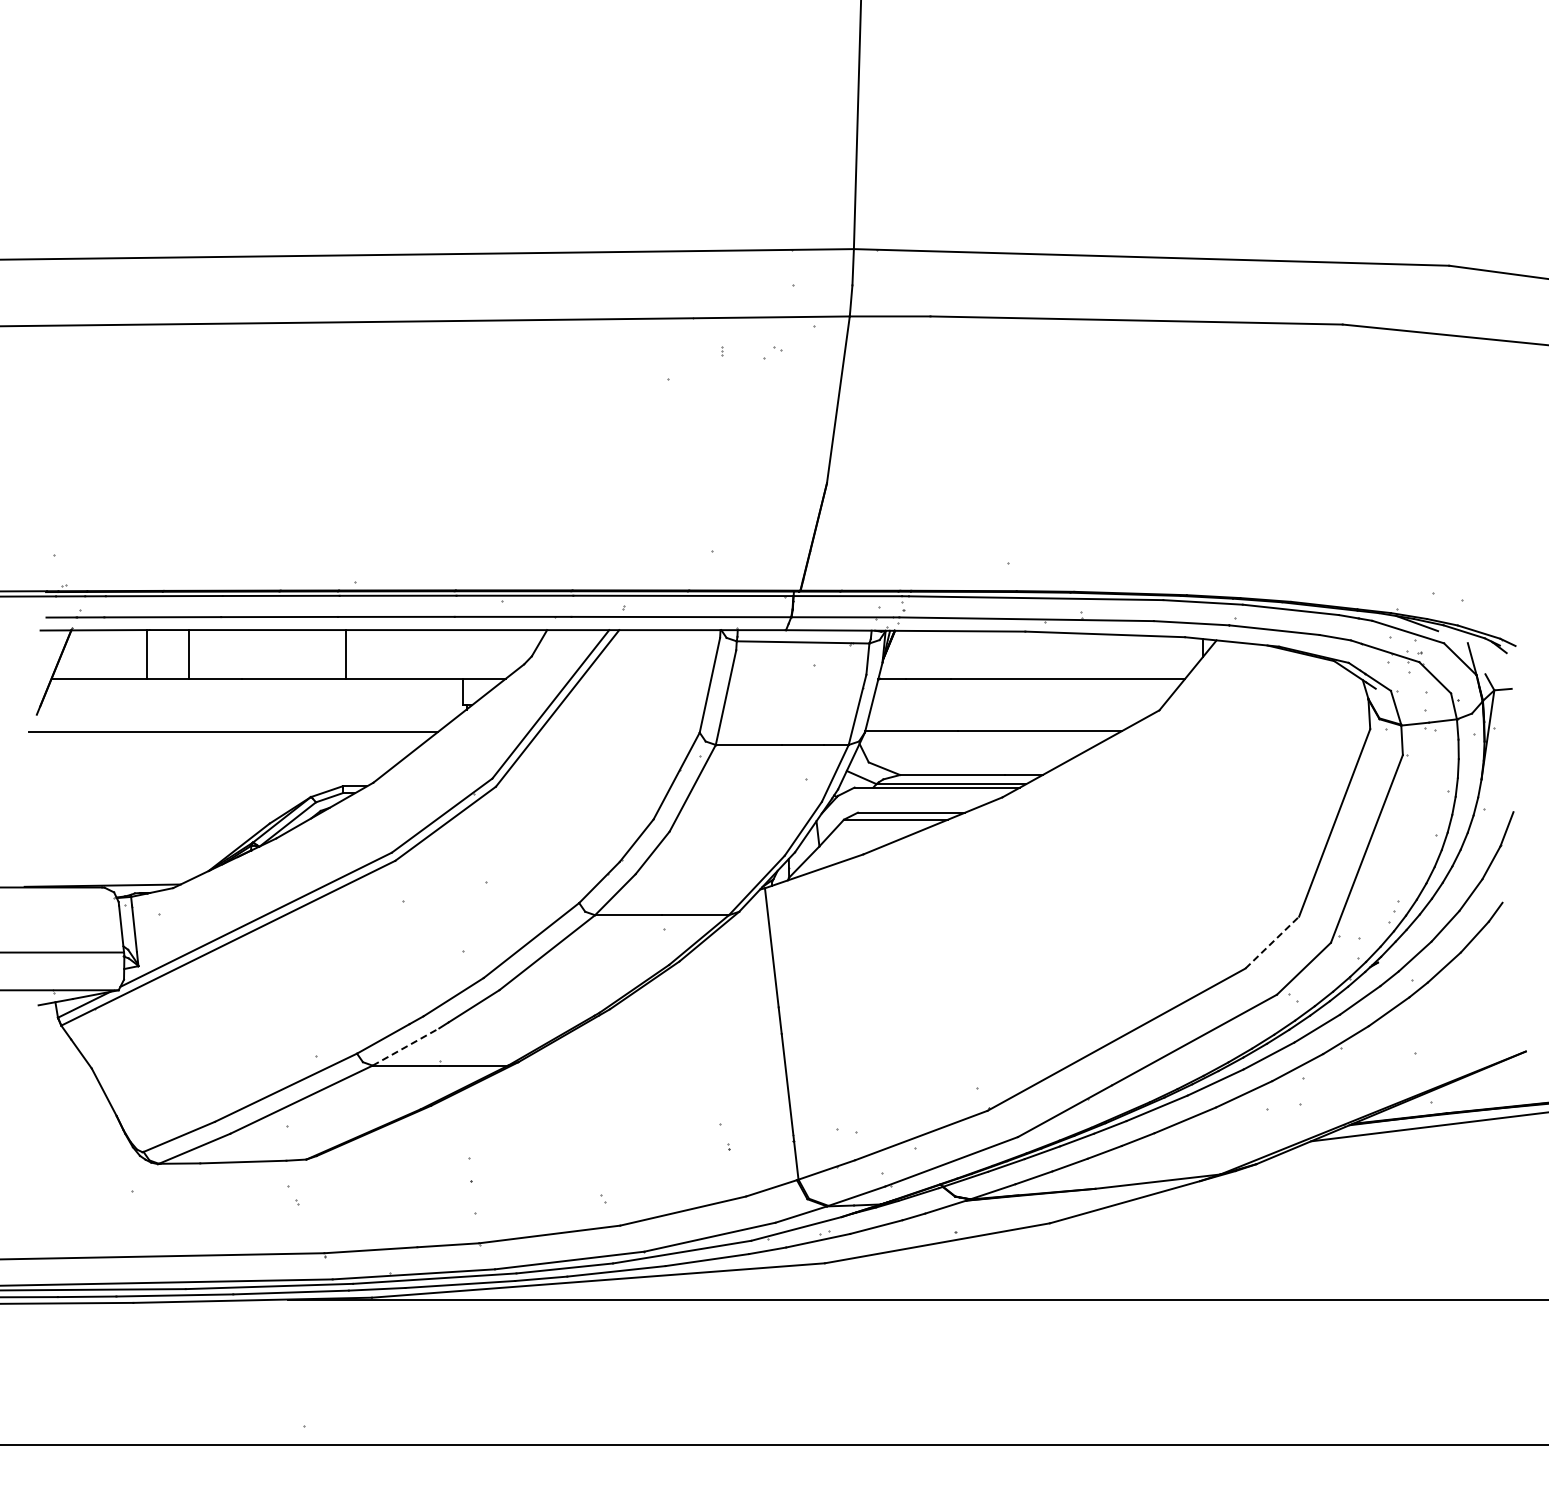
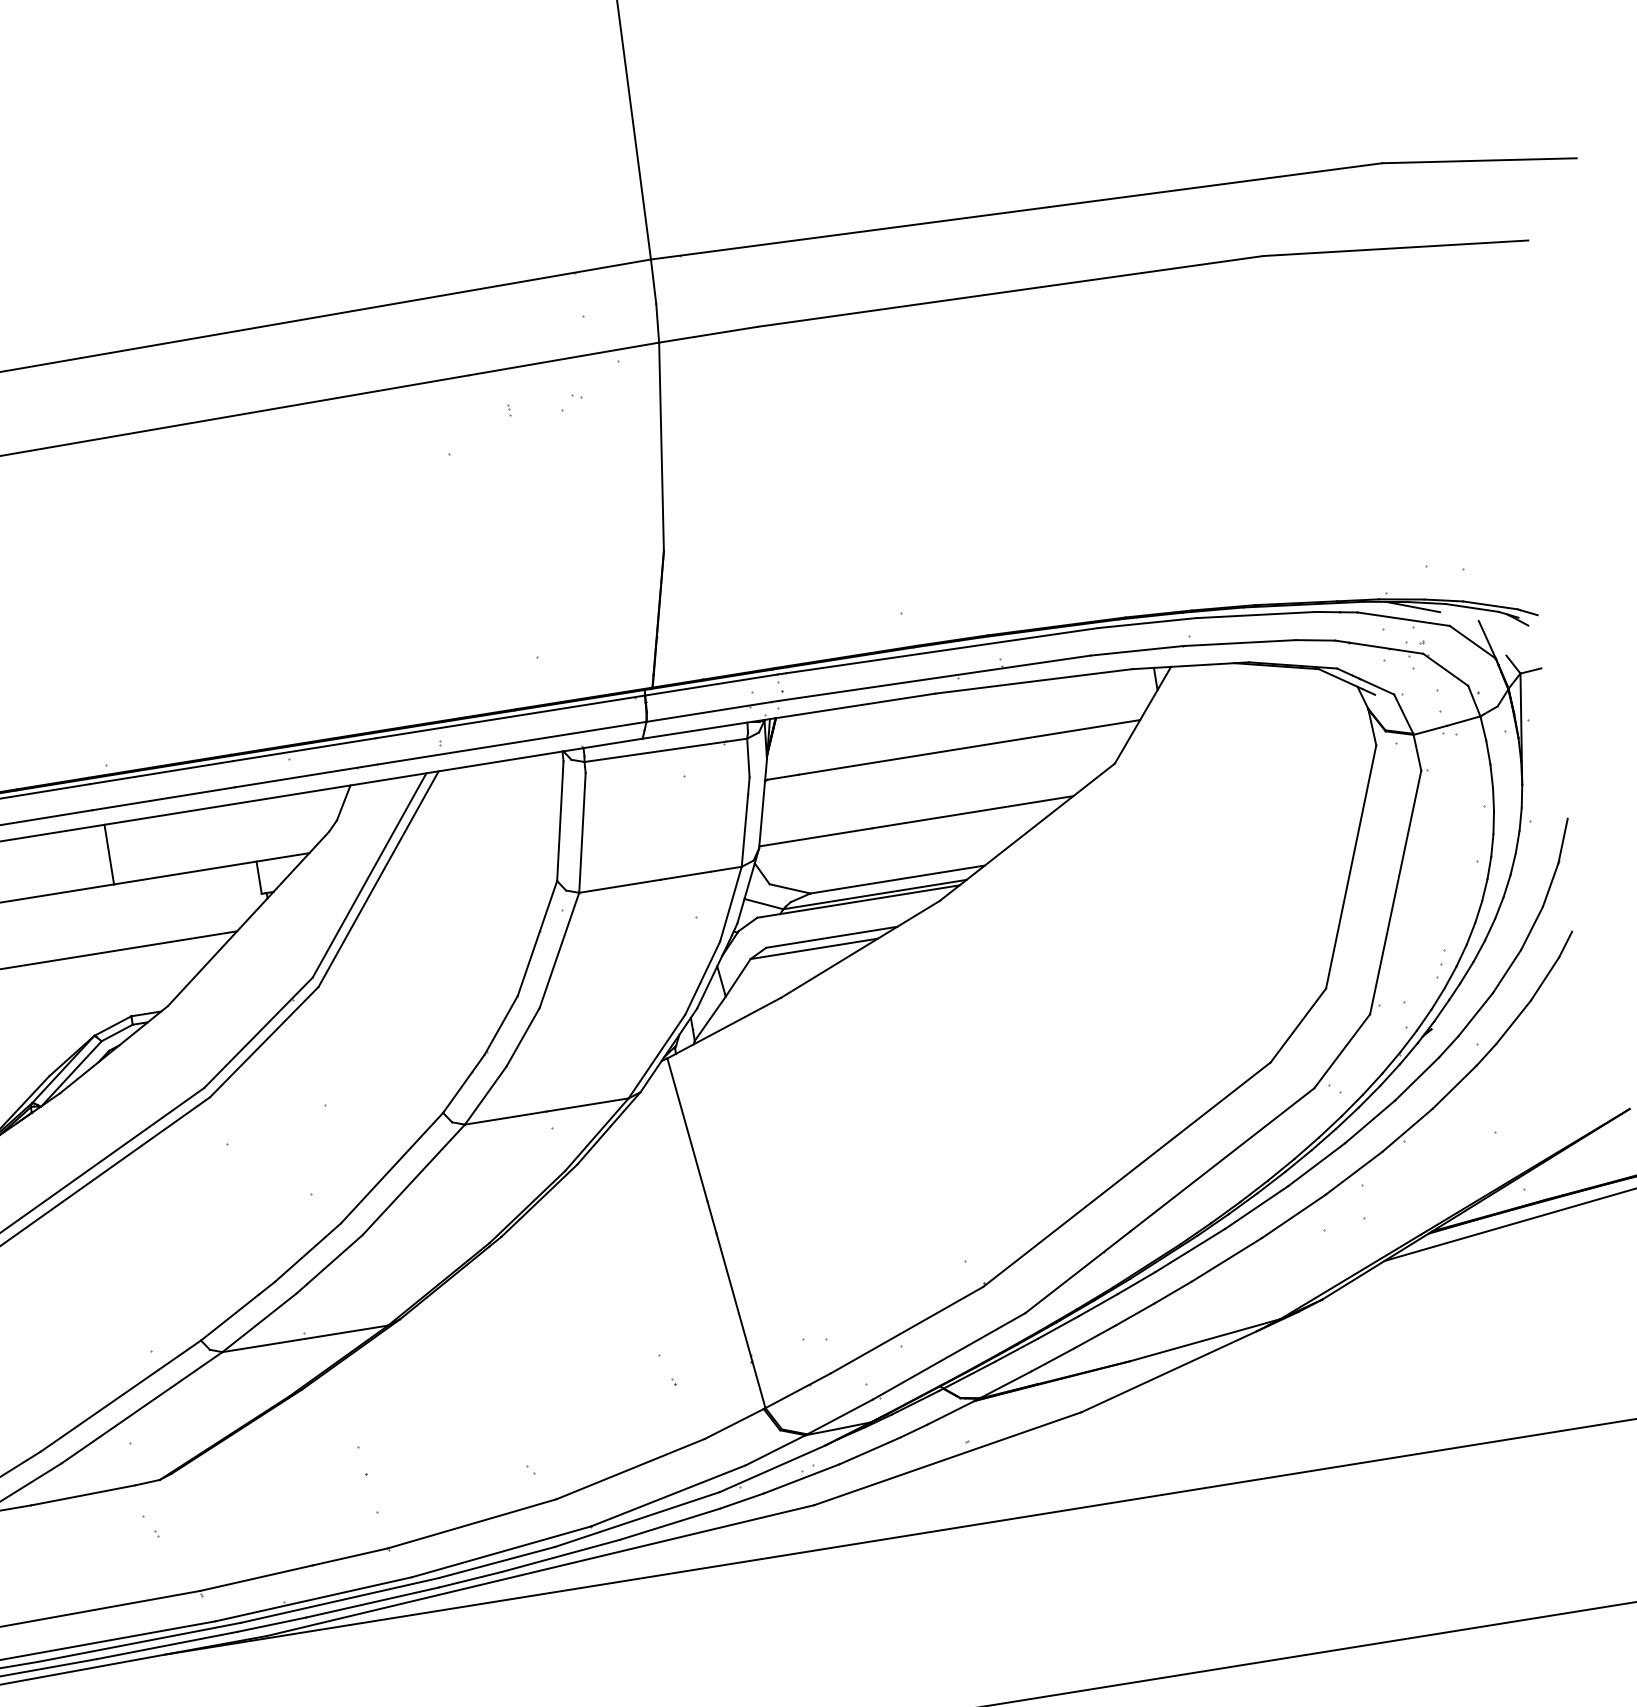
line: (1272, 942) -> (1298, 1025), dashed -> solid
line: (406, 1046) -> (260, 1322), dashed -> solid

